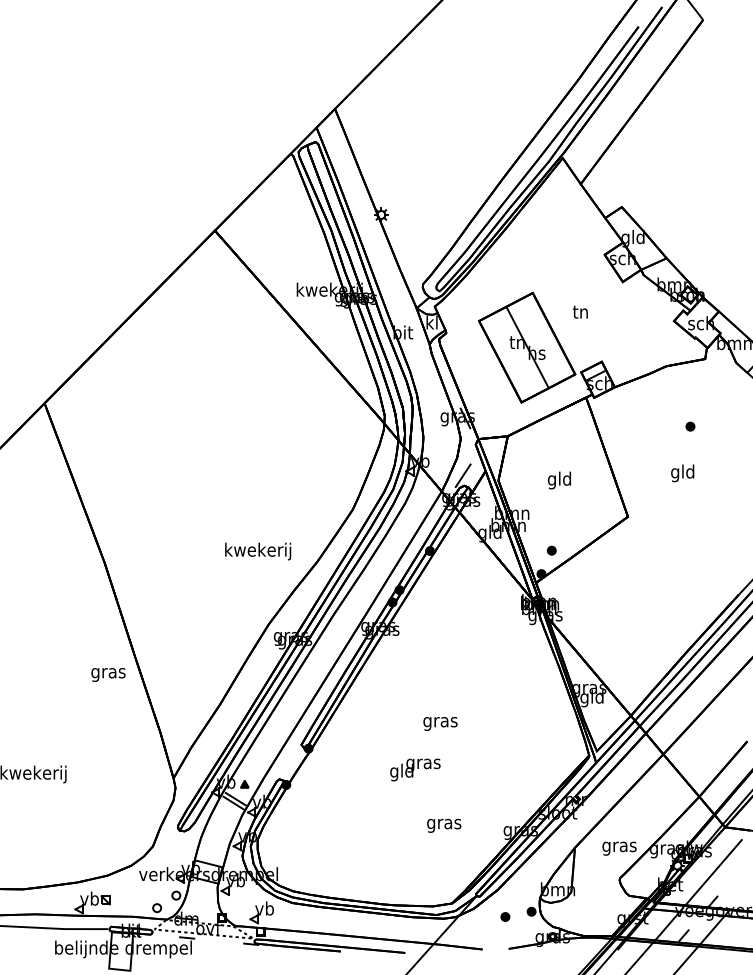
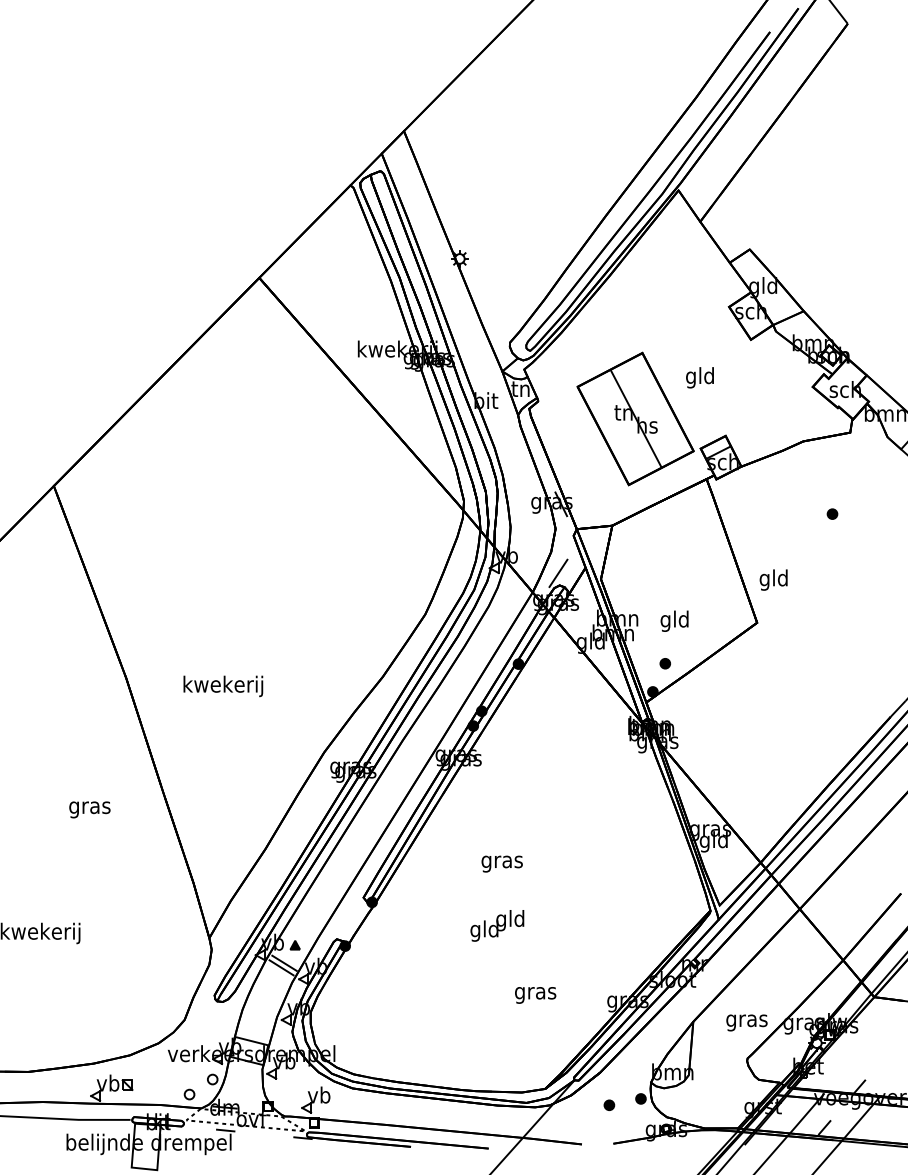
text: (580, 313) -> (699, 377), tn -> gld
text: (431, 322) -> (520, 388), kl -> tn
text: (682, 473) -> (773, 580), moved
text: (559, 480) -> (674, 621), moved
text: (258, 551) -> (223, 686), moved
text: (108, 674) -> (89, 809), moved
text: (440, 723) -> (502, 863), moved
text: (423, 763) -> (510, 920), gras -> gld
line: (713, 872) -> (860, 1051), removed

